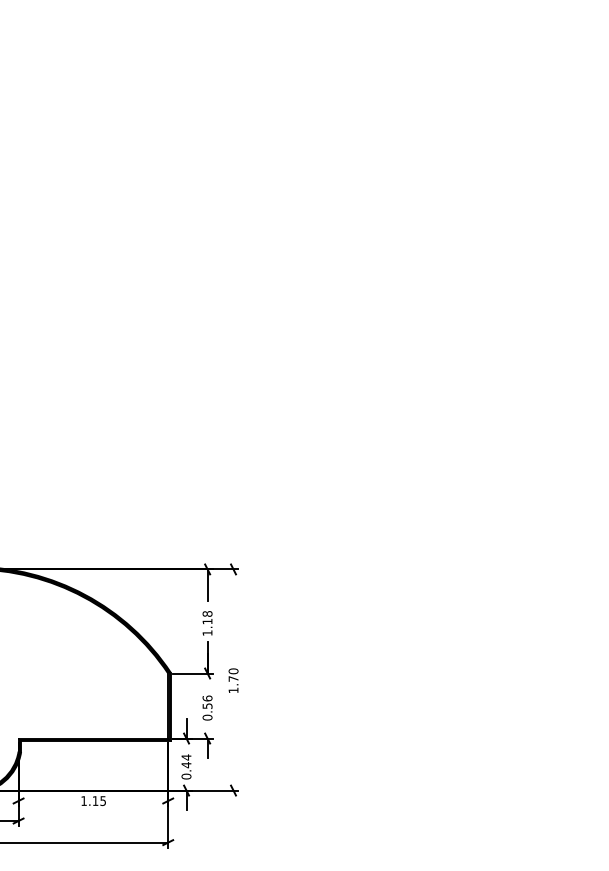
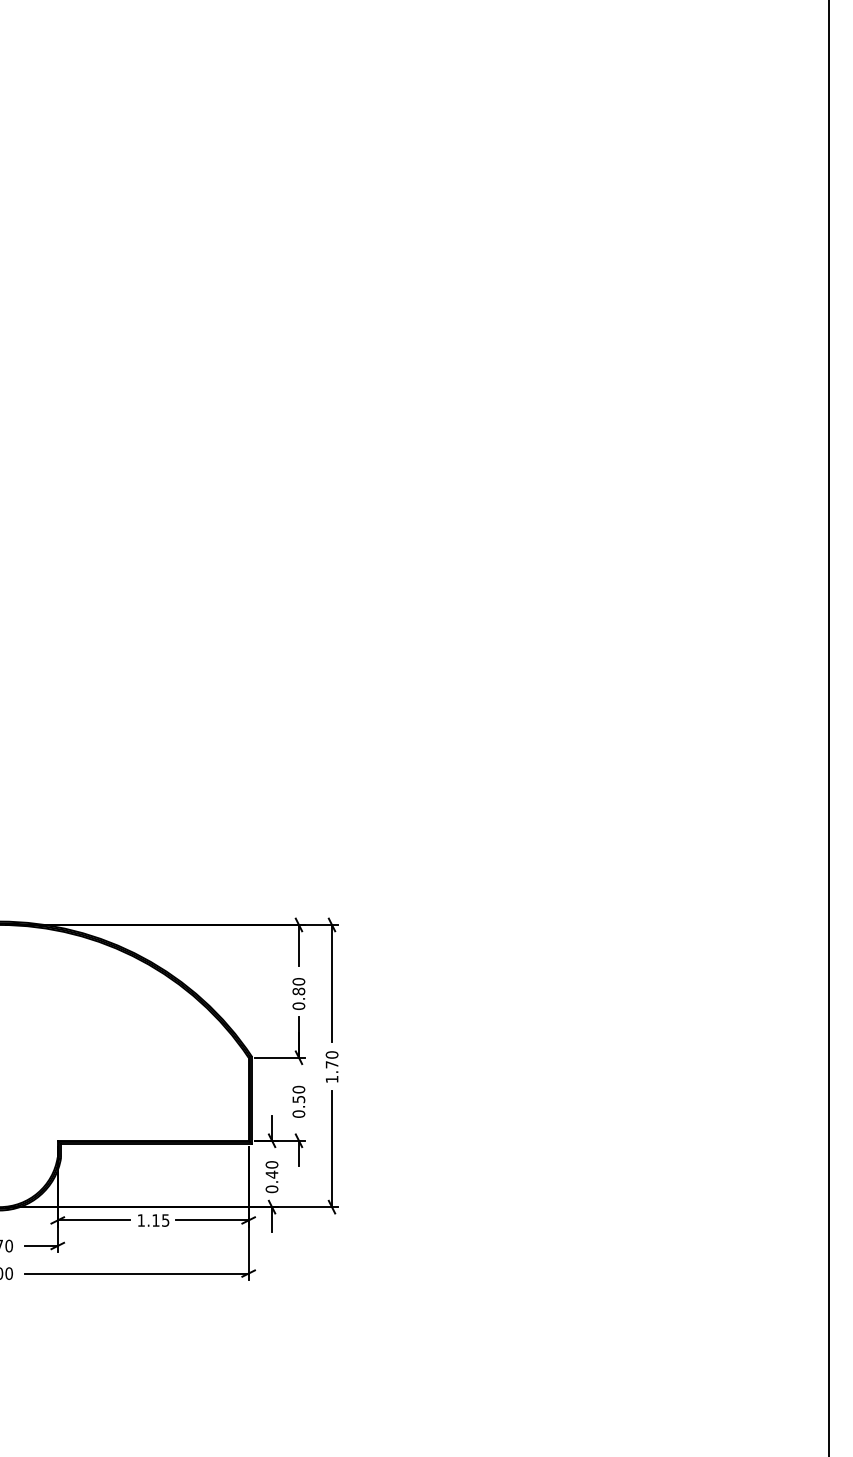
line: (233, 614) -> (332, 982), added
text: (207, 623) -> (298, 993), 1.18 -> 0.80
text: (207, 698) -> (298, 1089), 0.56 -> 0.50
line: (233, 744) -> (332, 1148), added
text: (186, 757) -> (271, 1164), 0.44 -> 0.40
line: (46, 801) -> (93, 1220), added
line: (139, 801) -> (212, 1220), added

